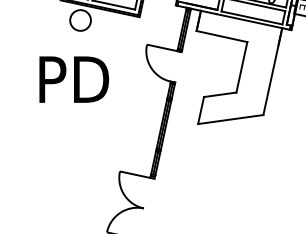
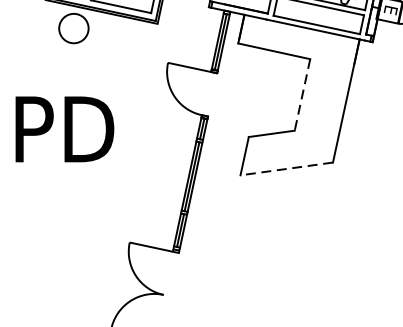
line: (241, 67) -> (301, 95), solid -> dashed
text: (73, 79) -> (63, 129), moved
line: (230, 119) -> (286, 168), solid -> dashed

